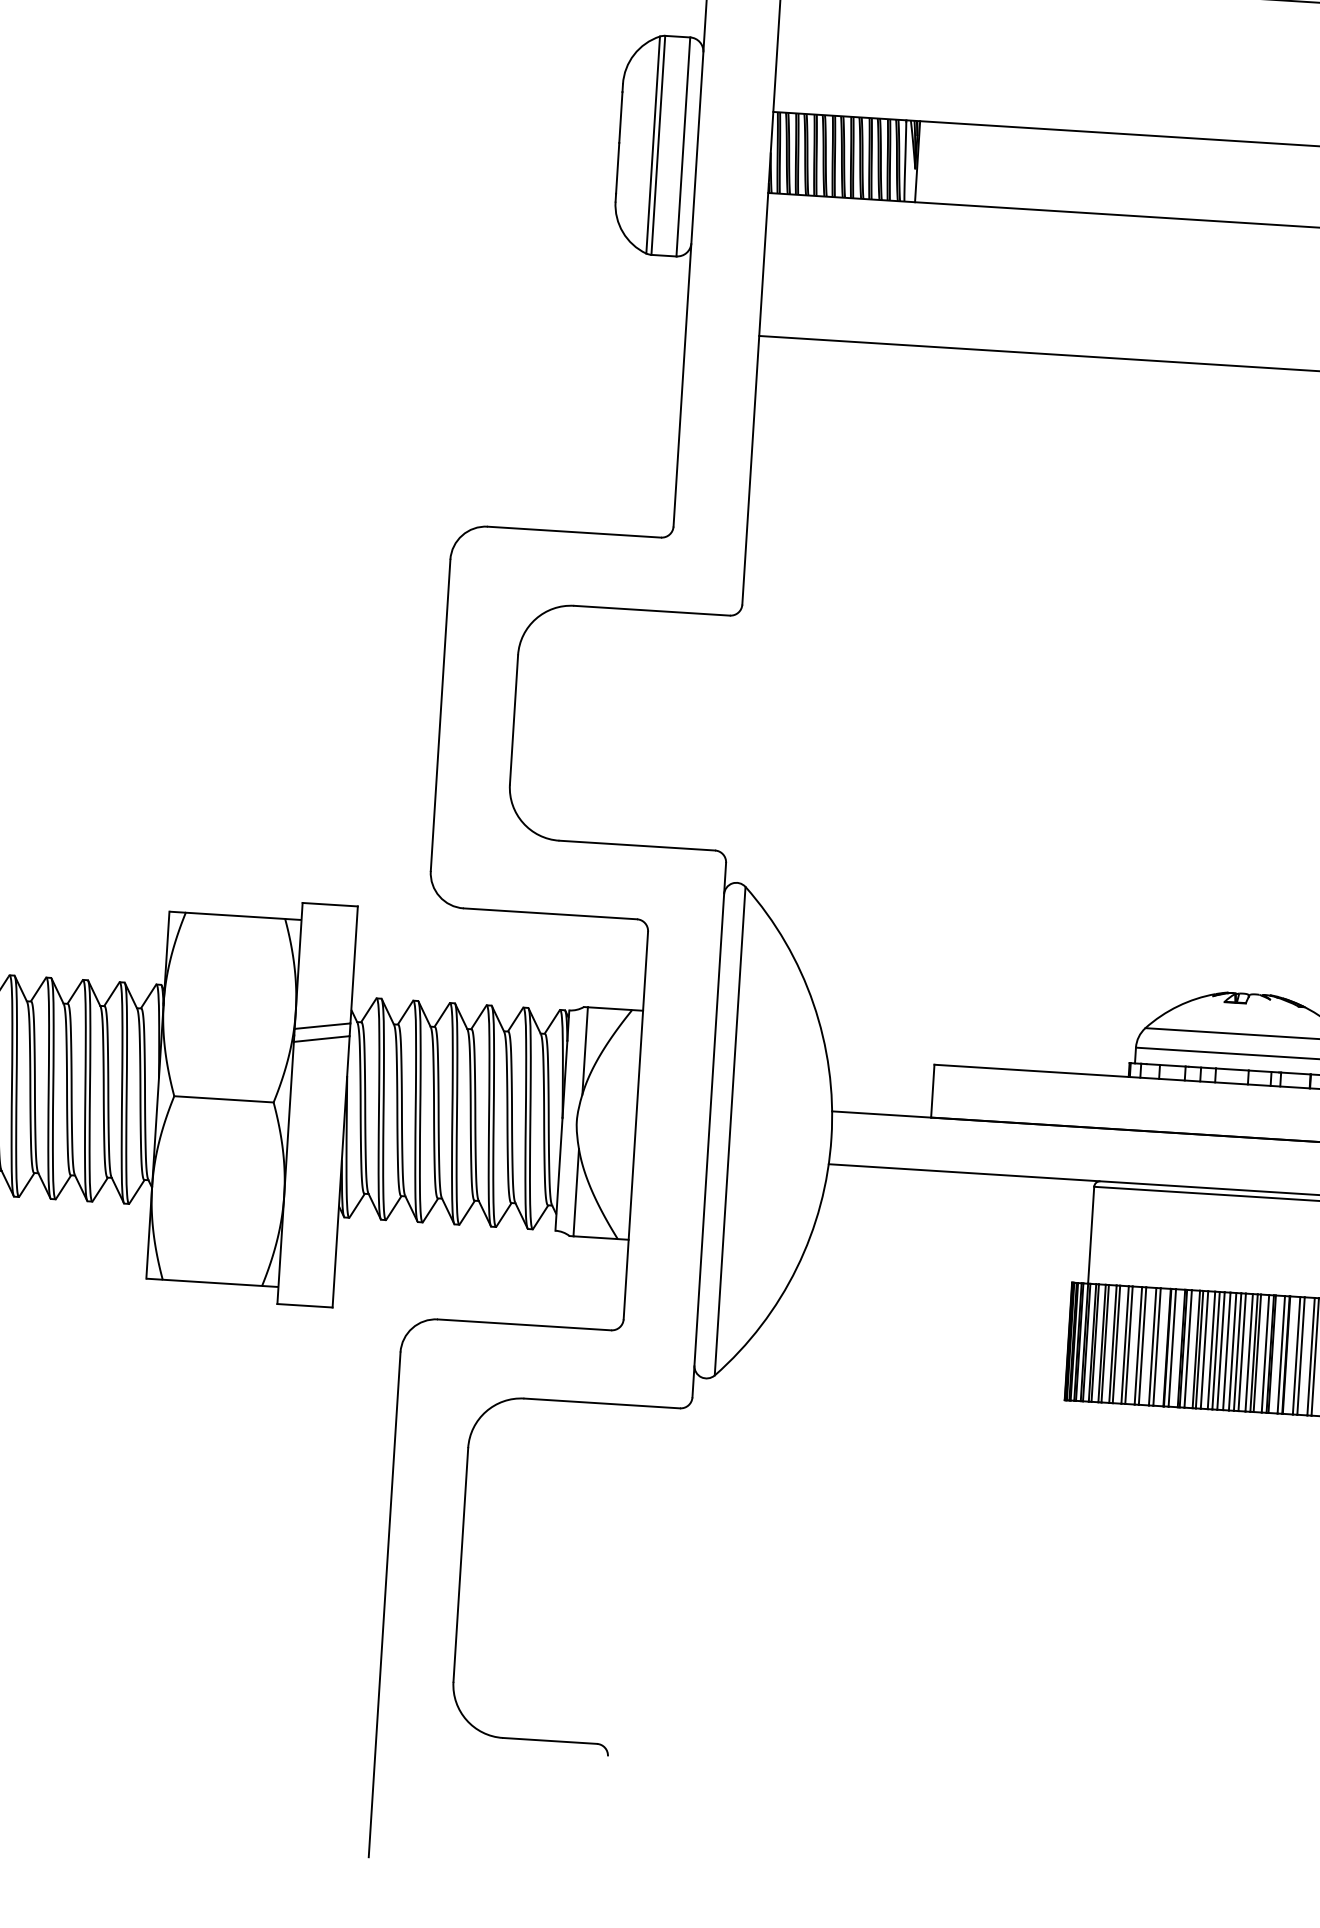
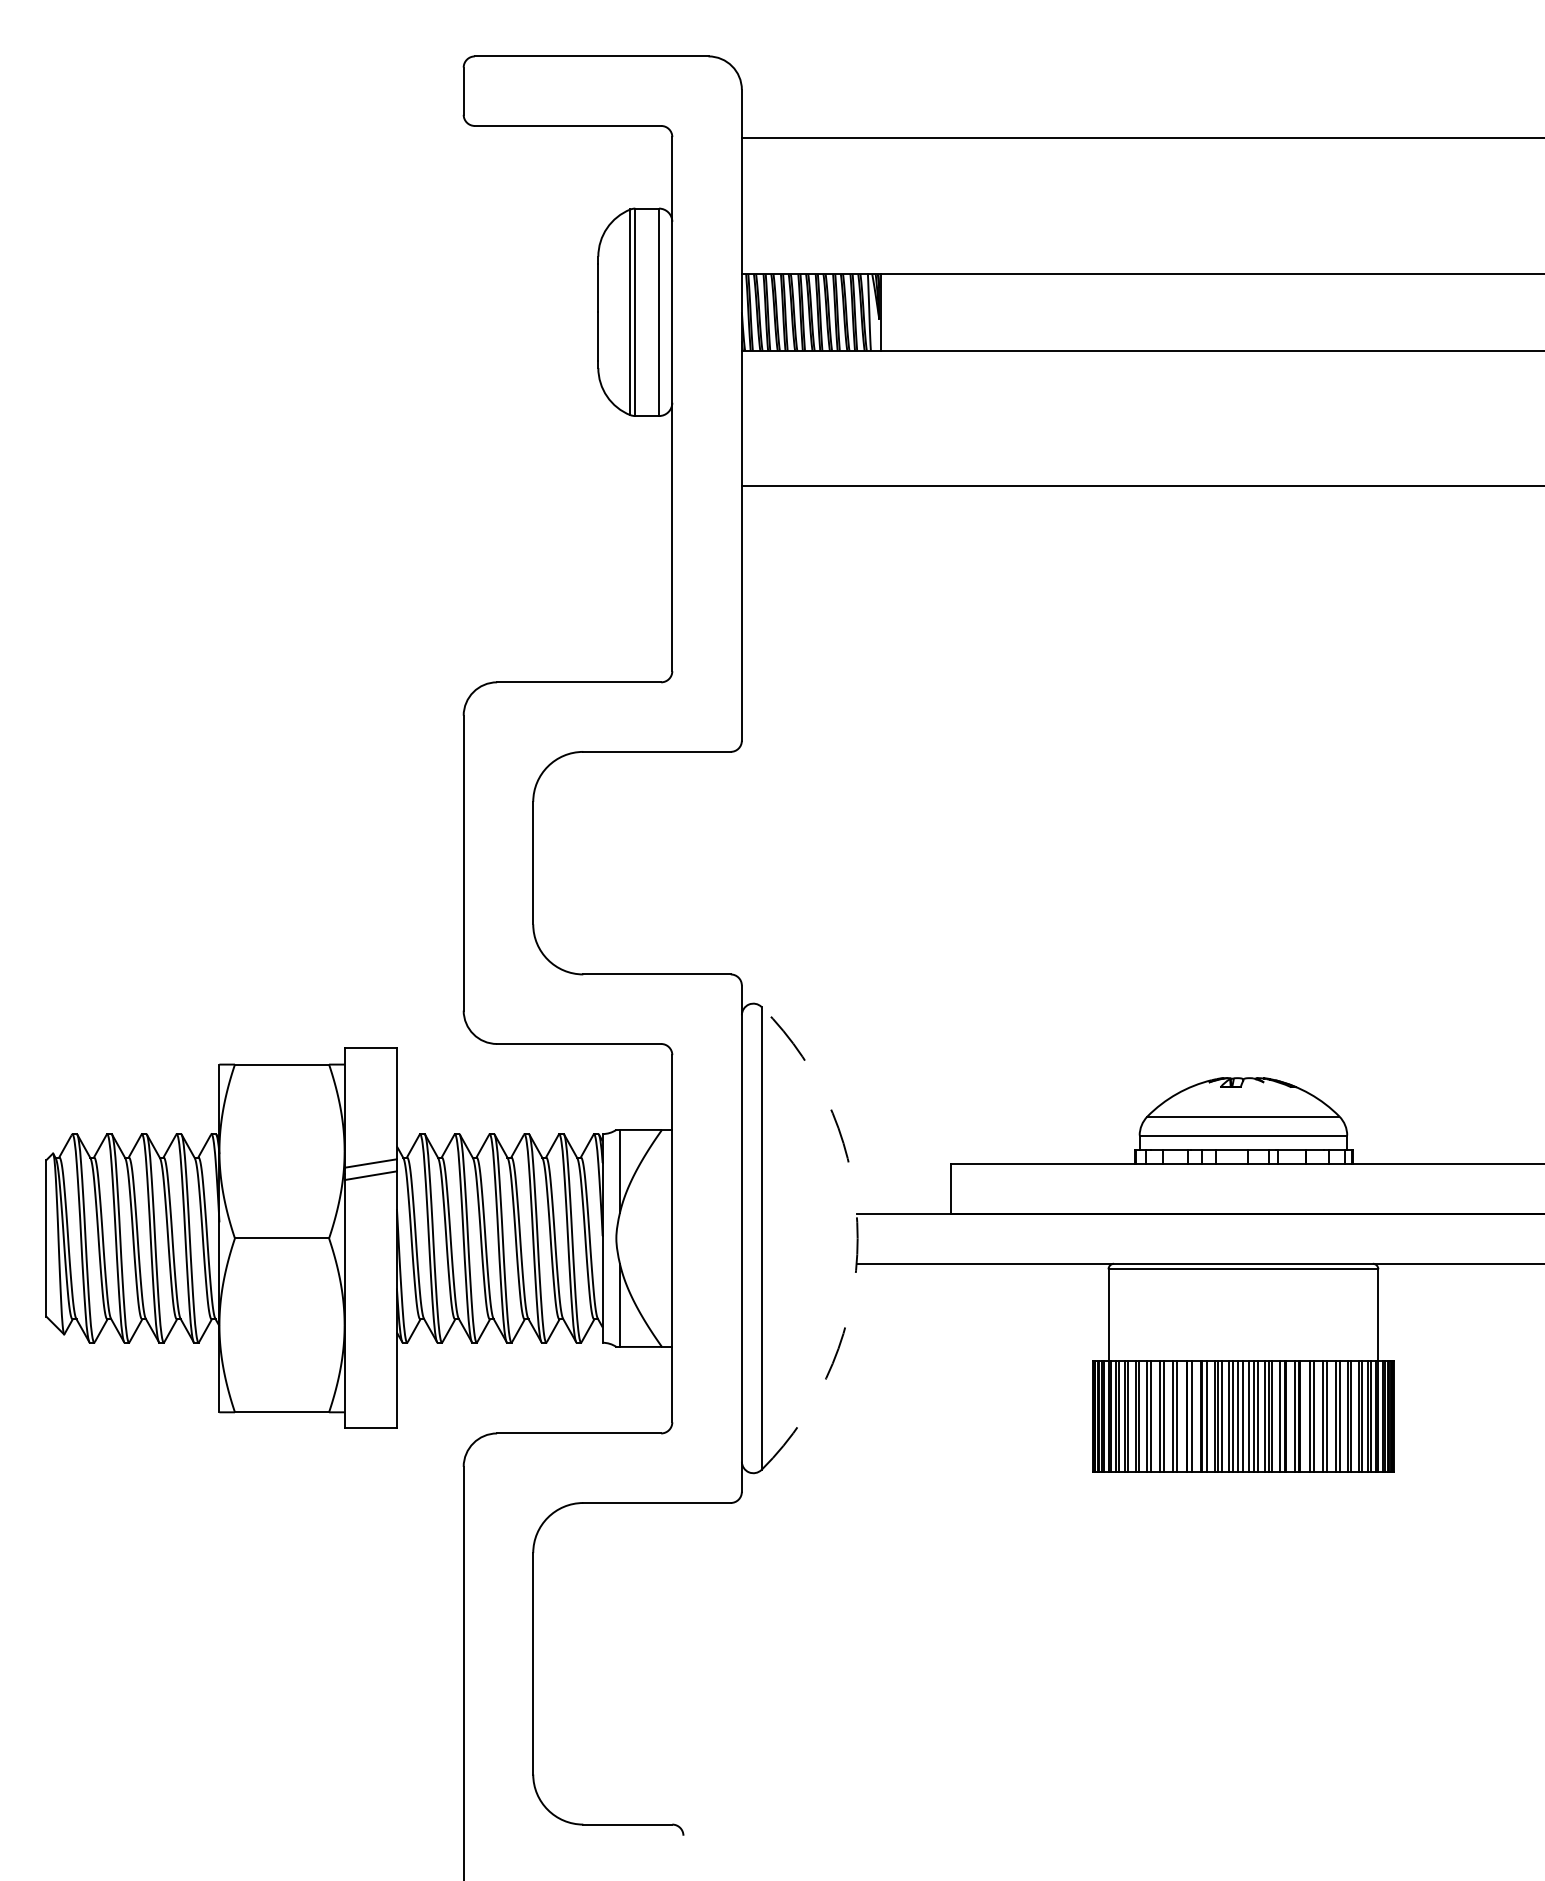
arc: (831, 1137) -> (857, 1238), solid -> dashed

